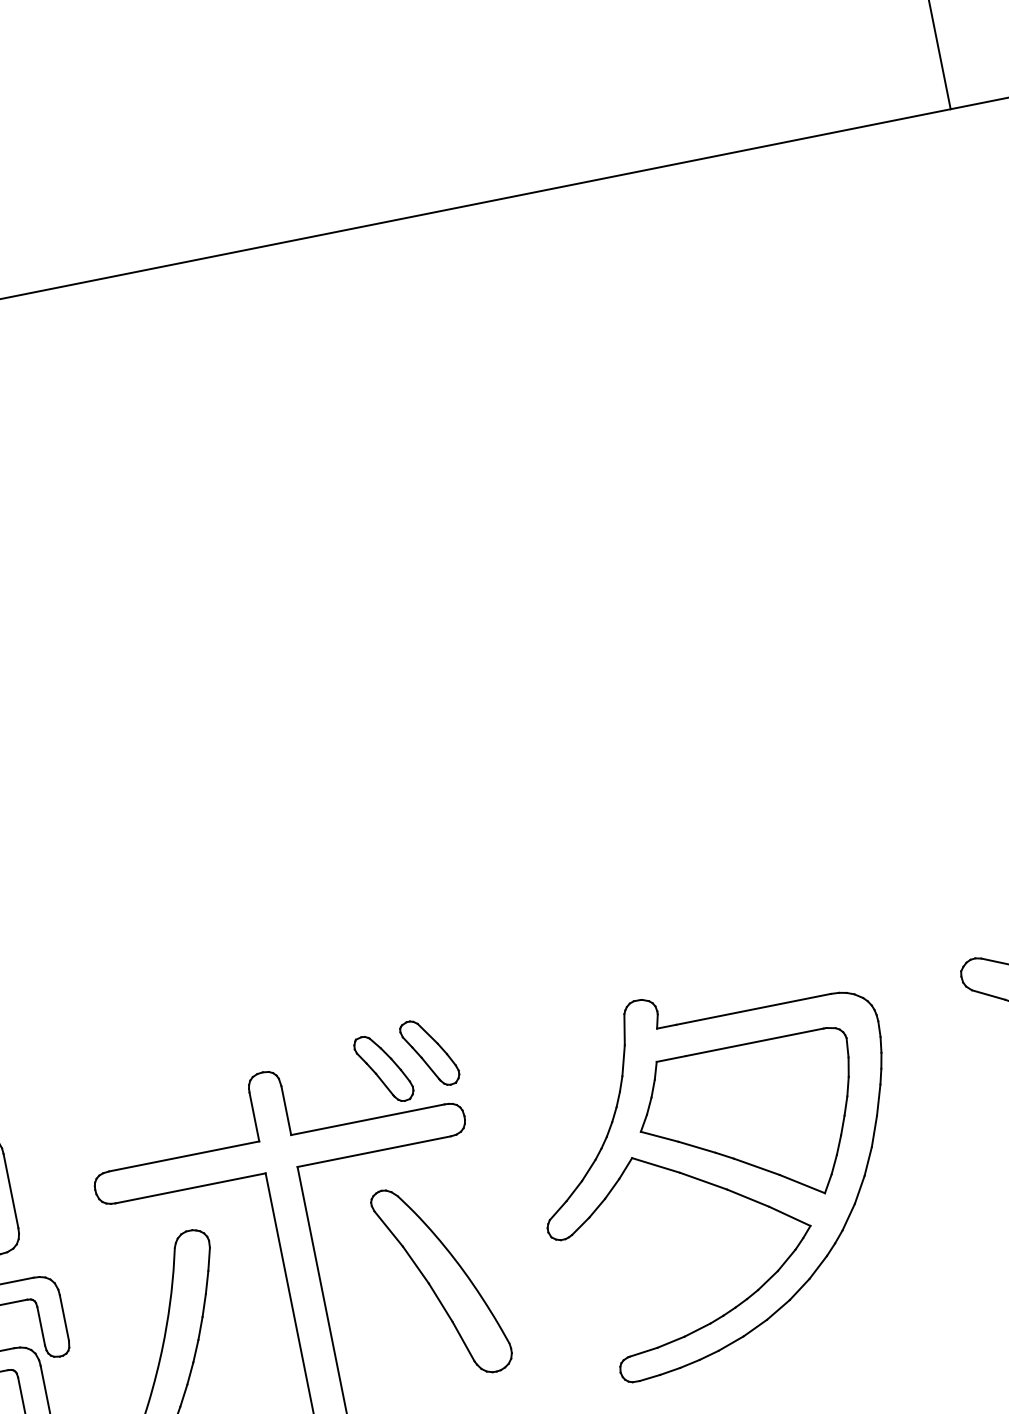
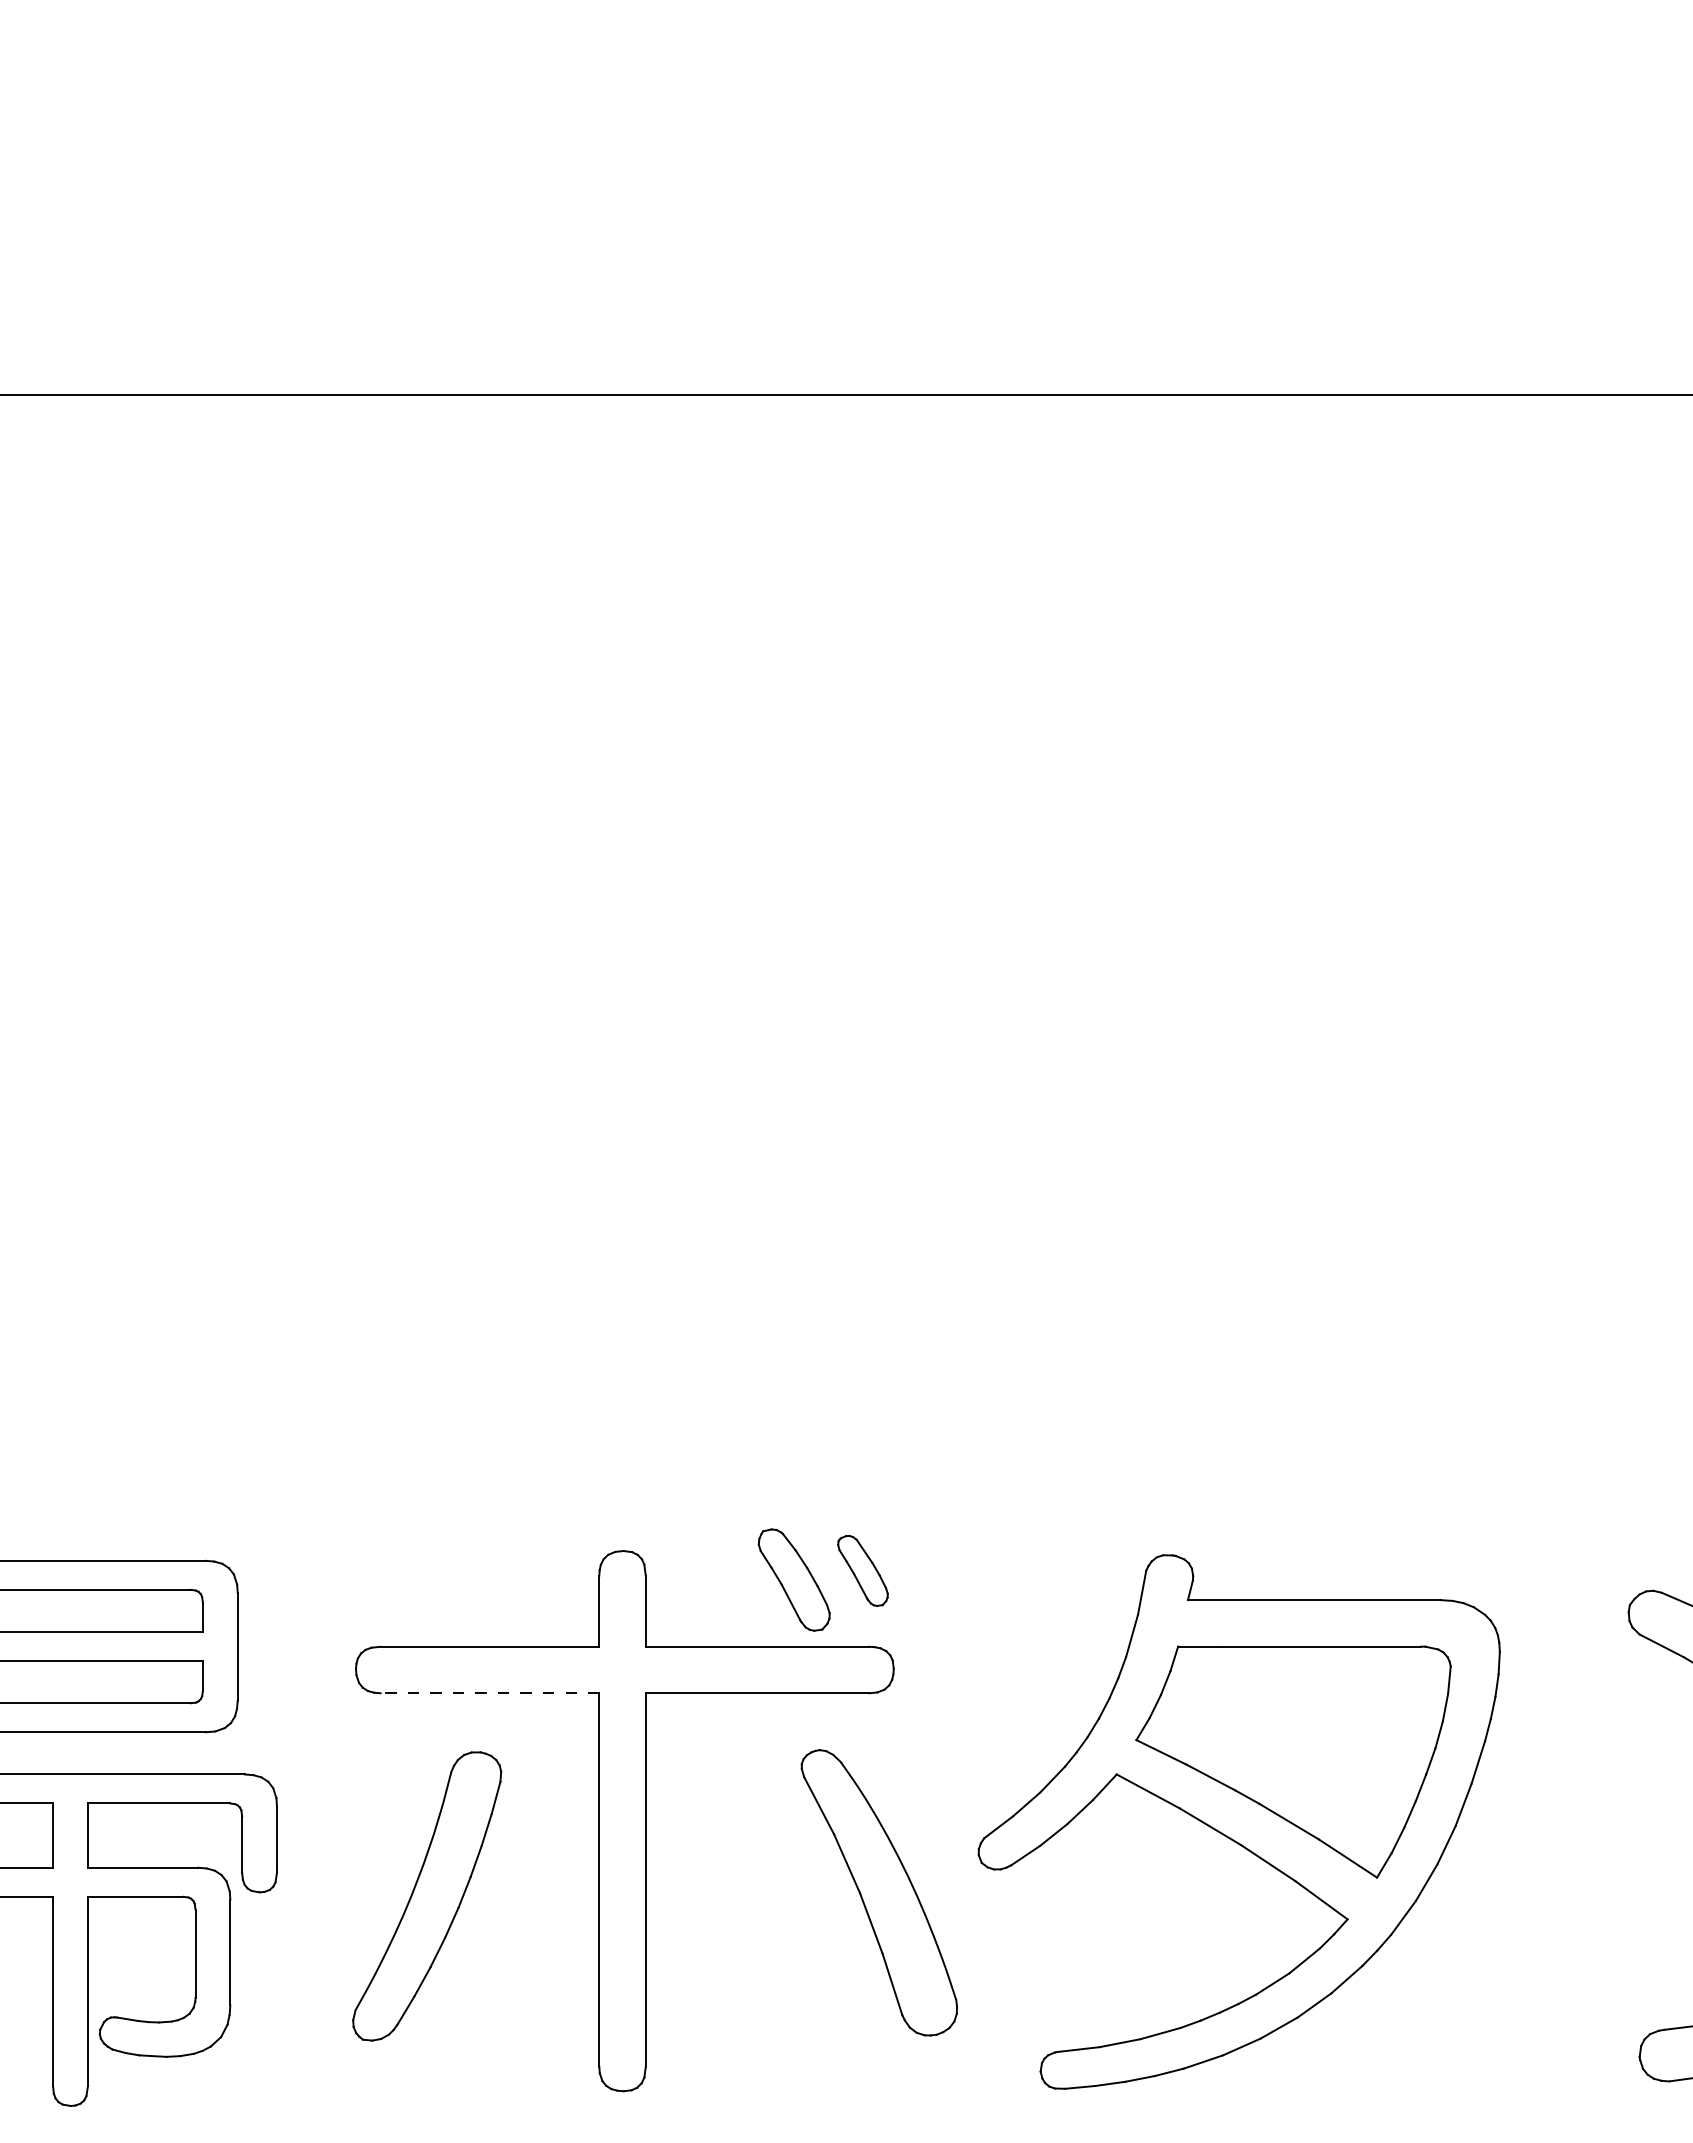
part: (429, 1052) -> (862, 1570), size x0.7
line: (190, 1188) -> (489, 1693), solid -> dashed
part: (441, 1280) -> (878, 1892), moved

